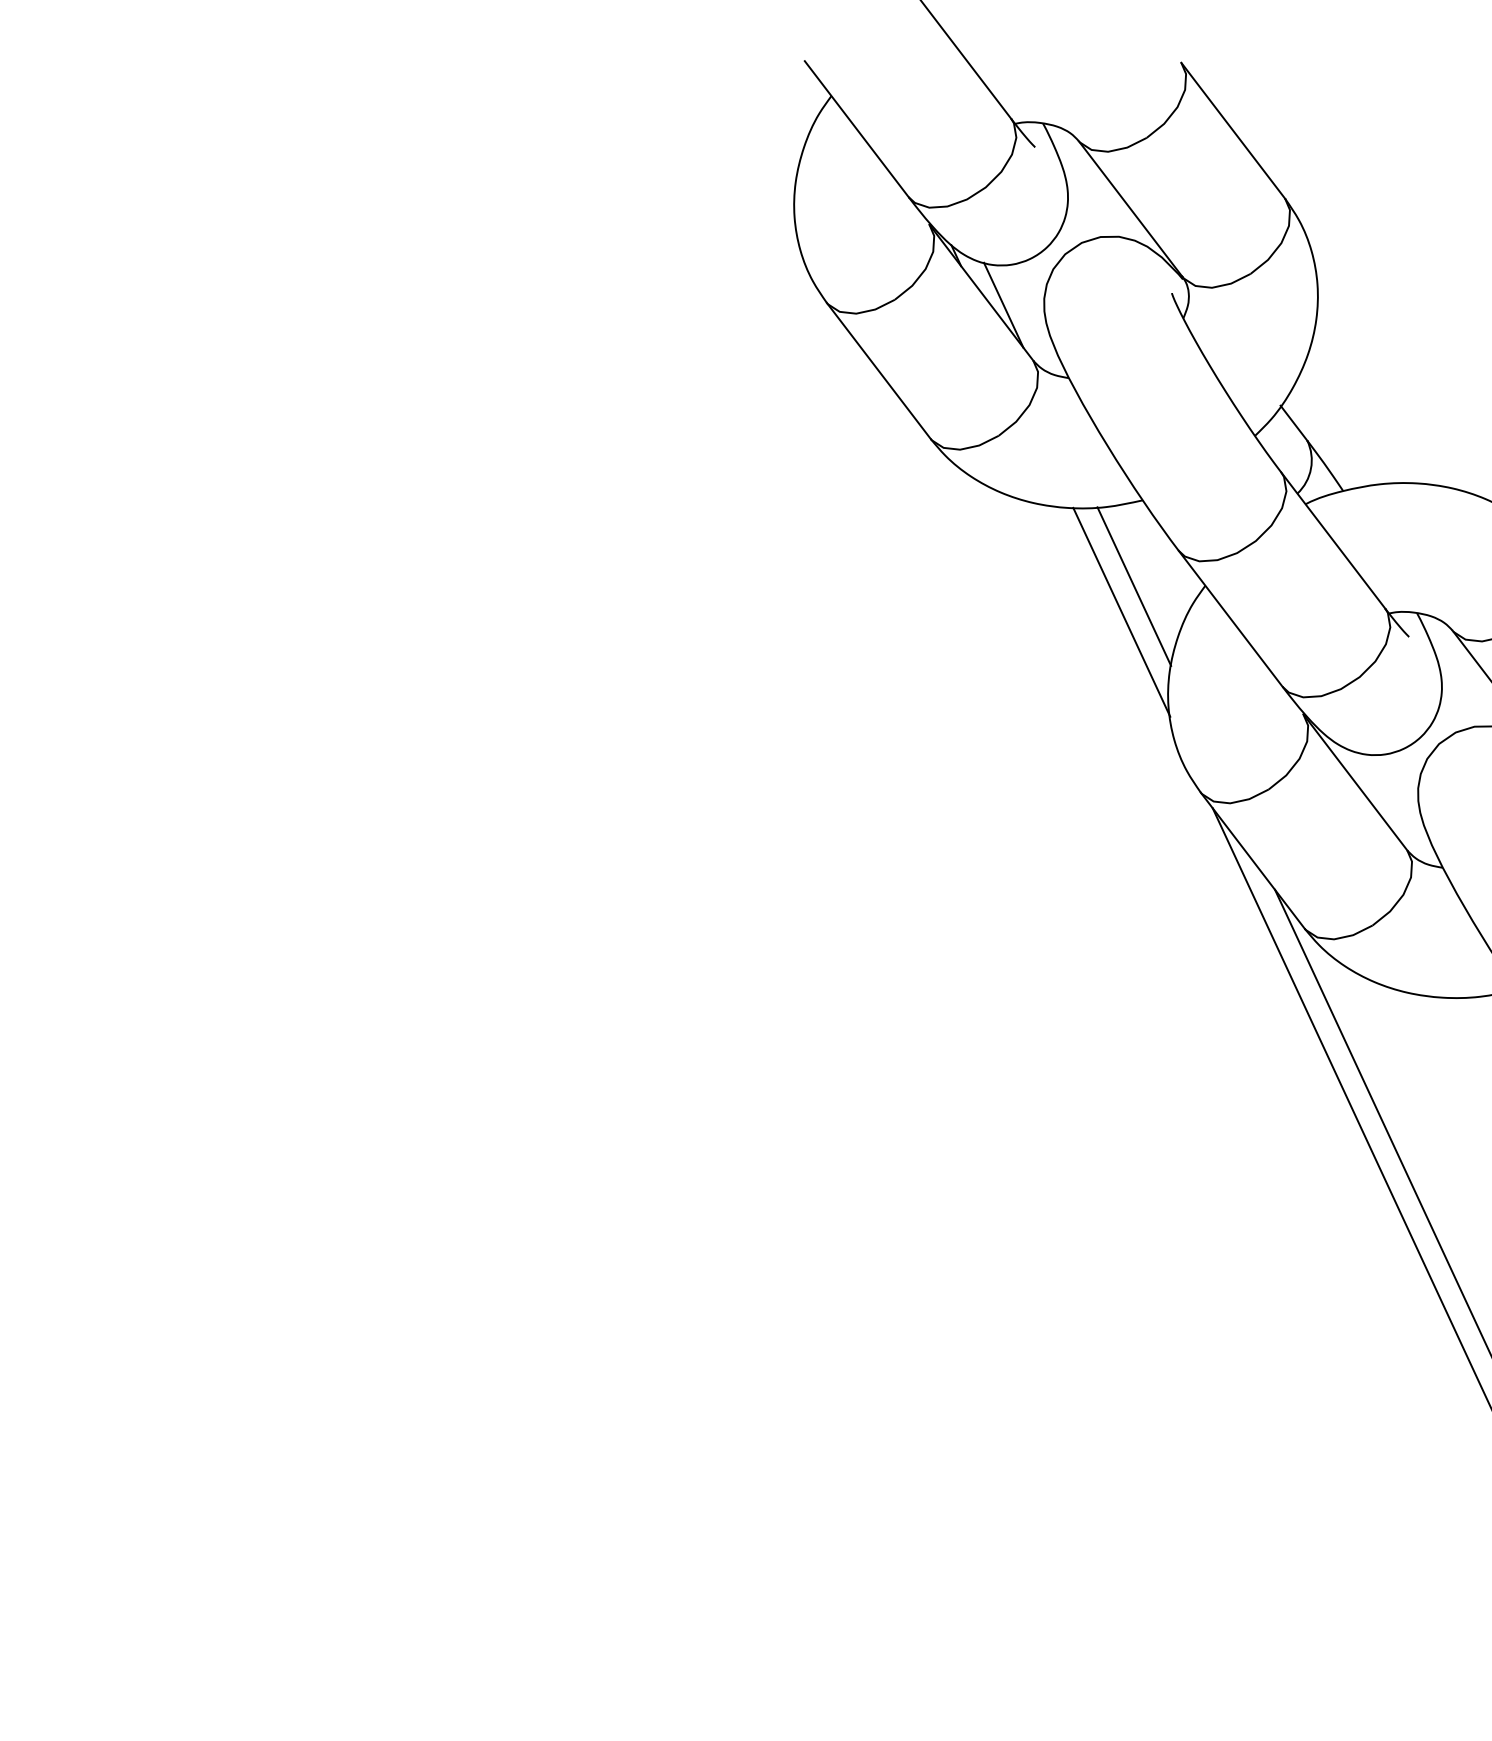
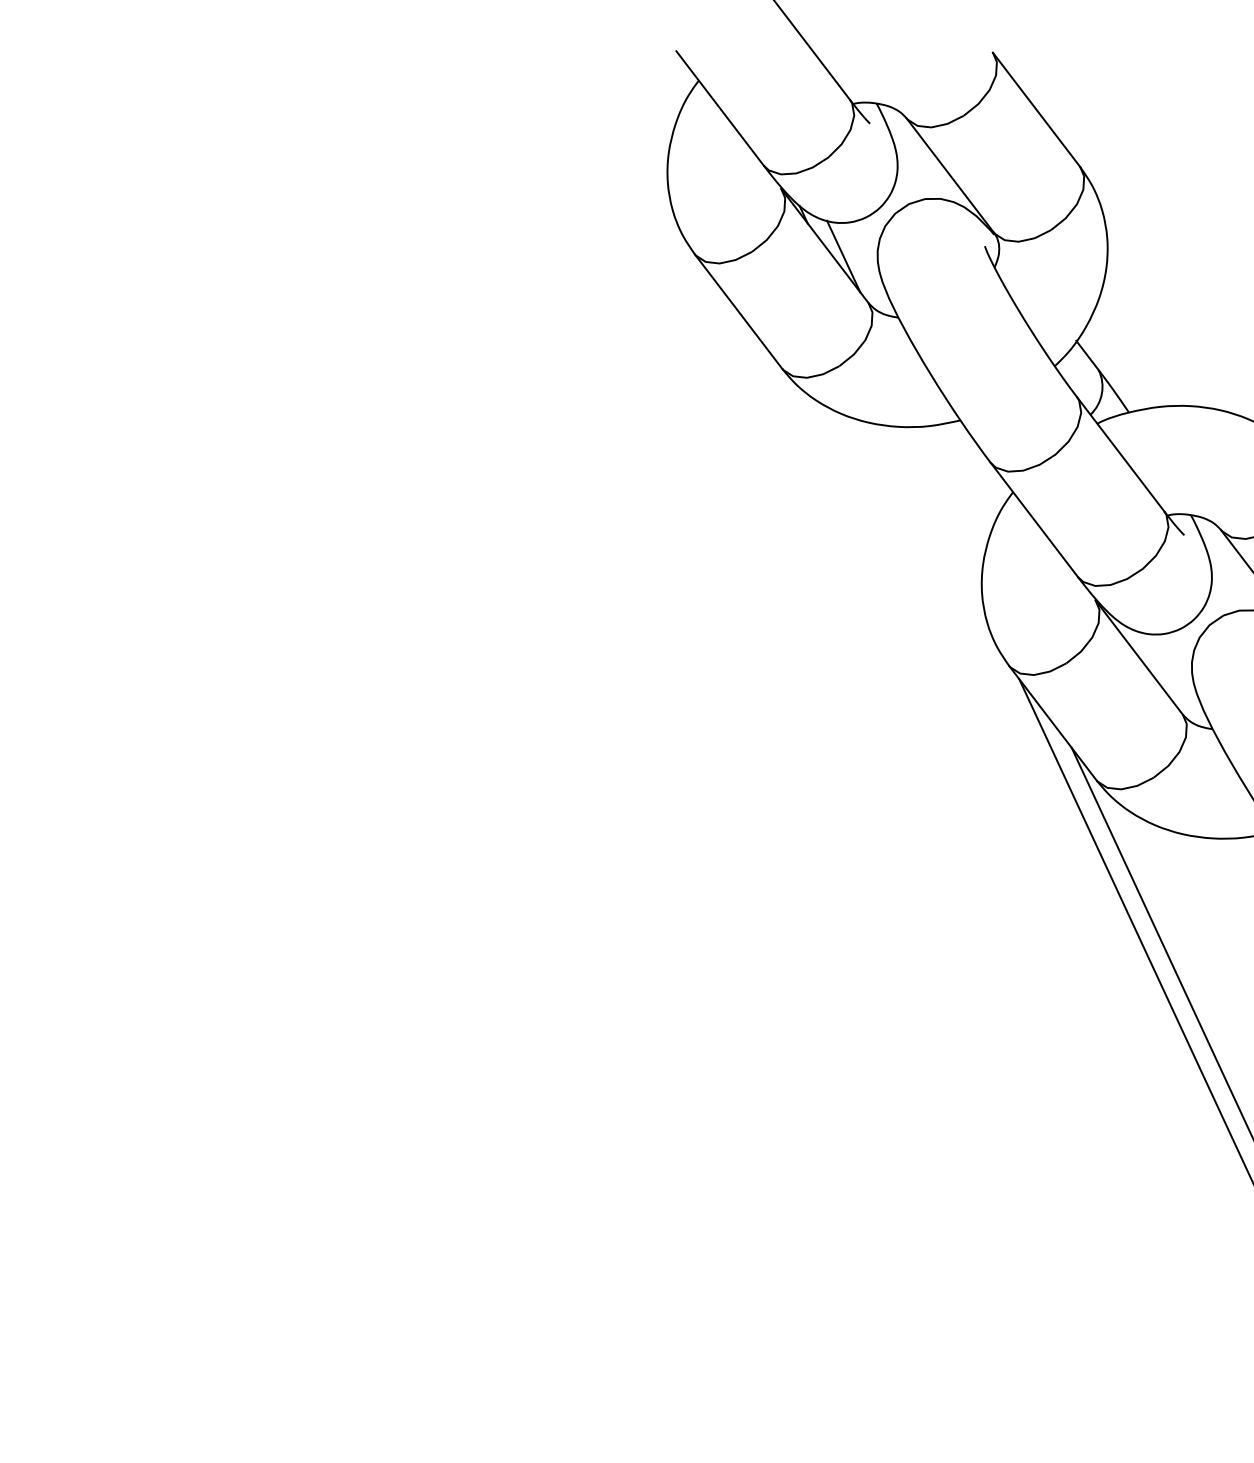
line: (1134, 586) -> (953, 492), removed
line: (1121, 612) -> (942, 514), removed

